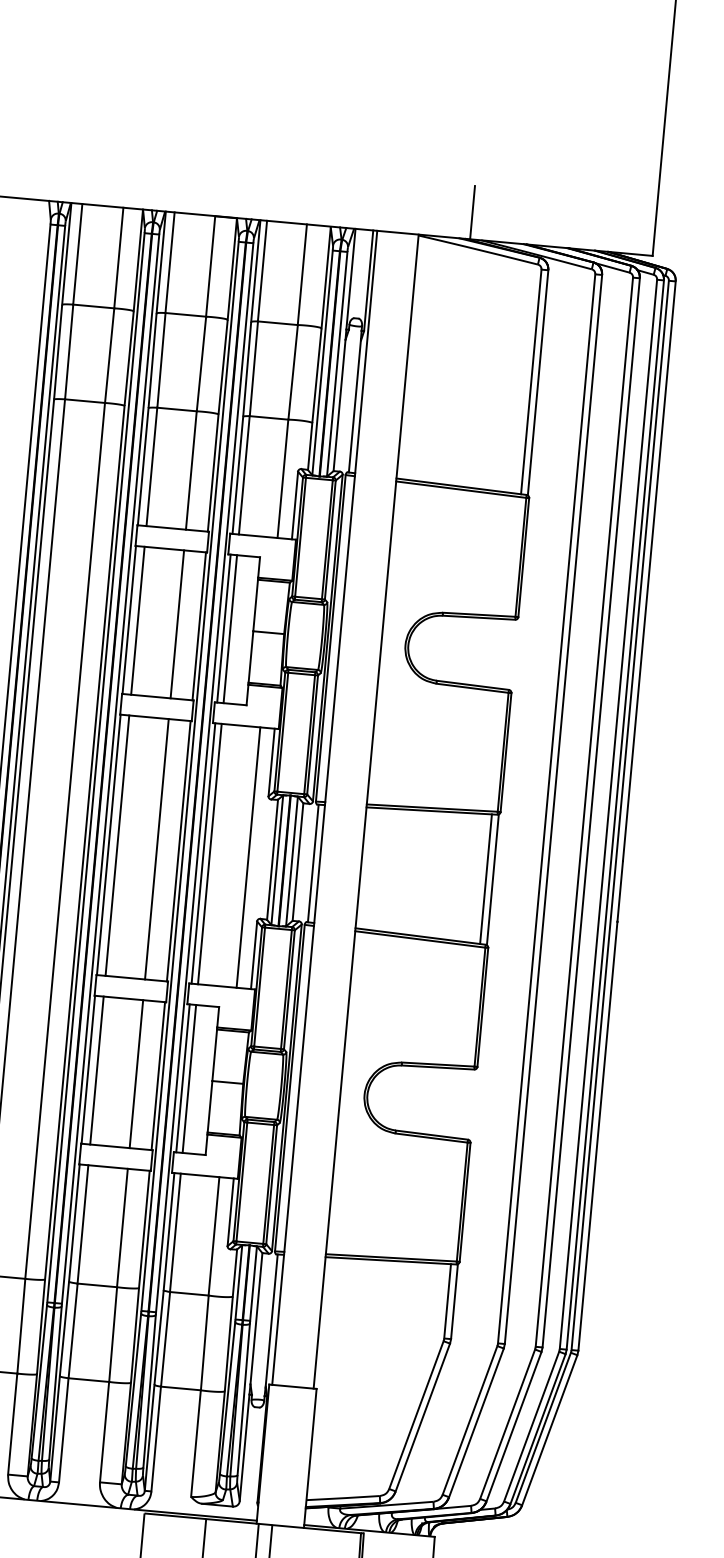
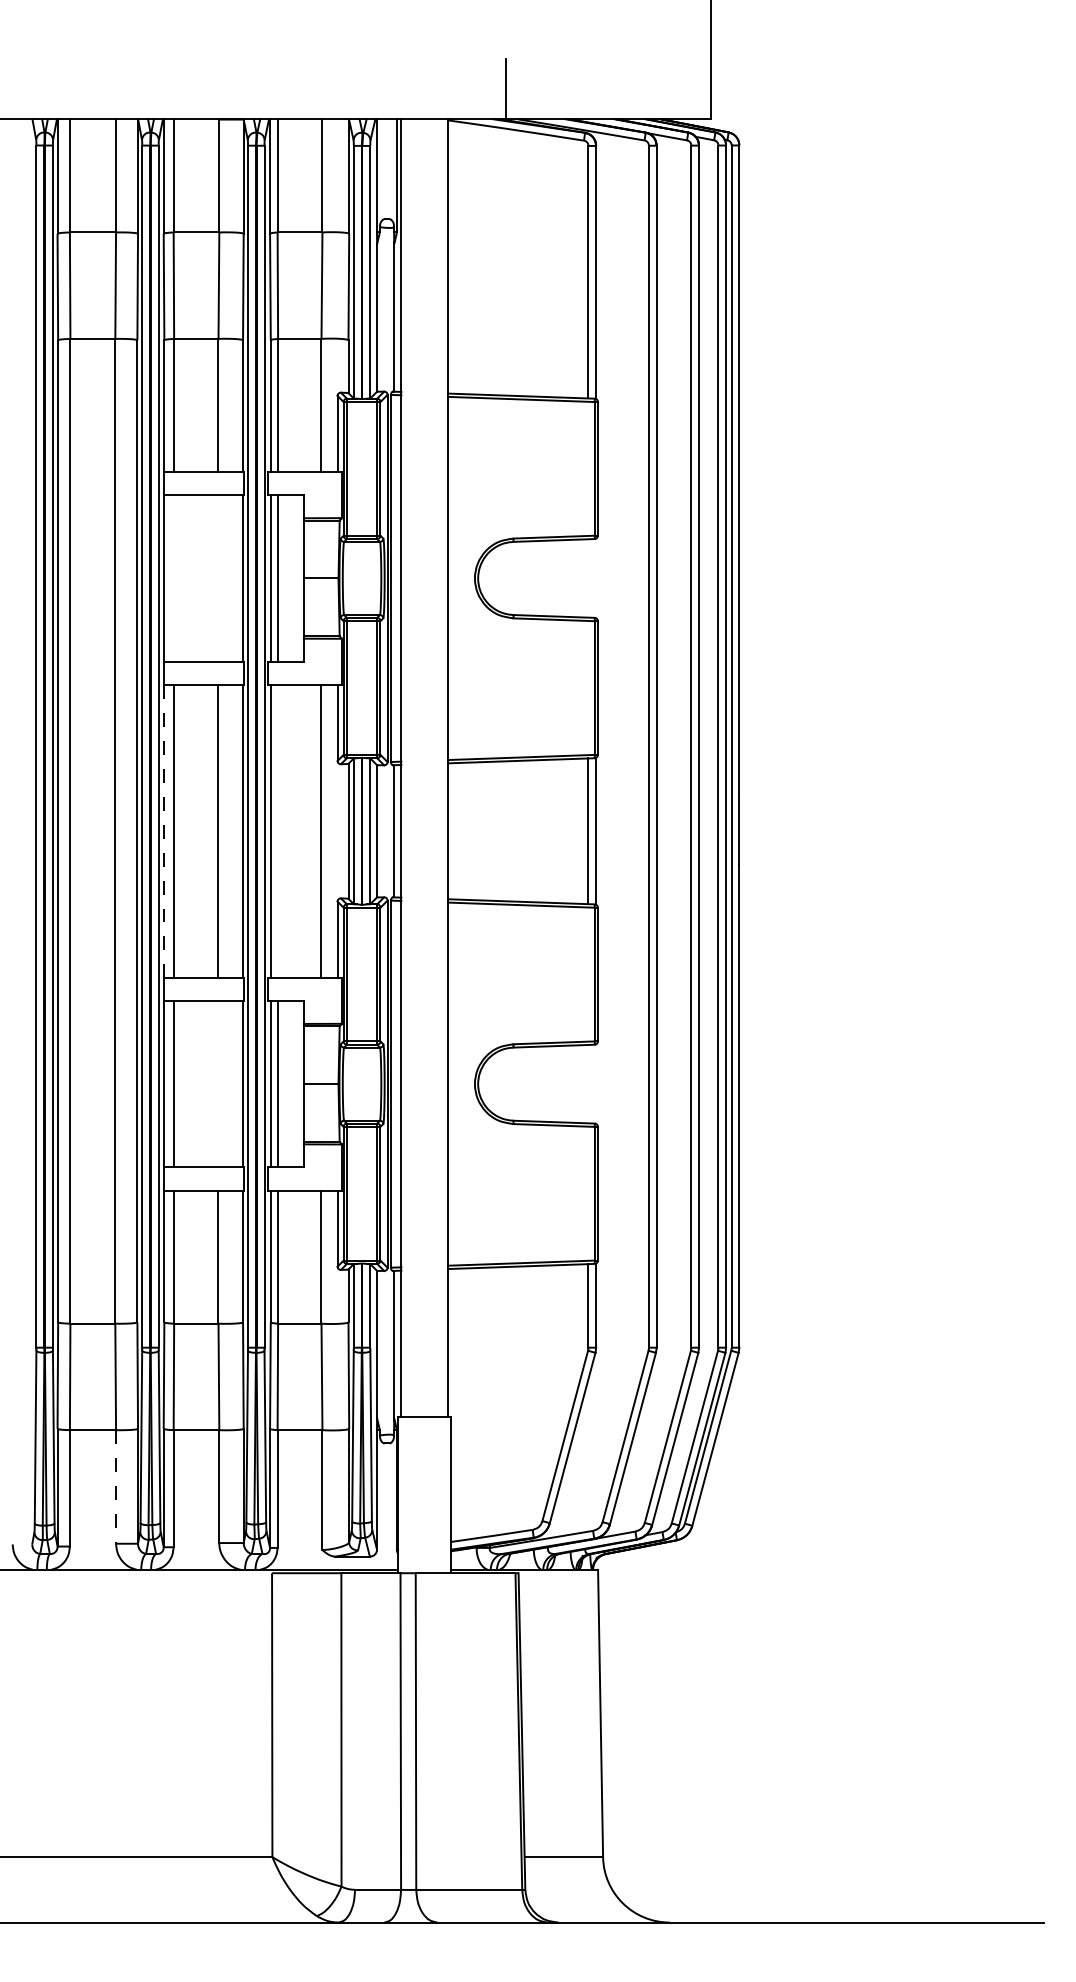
line: (138, 620) -> (174, 578), removed
line: (177, 624) -> (218, 578), removed
line: (108, 845) -> (164, 831), solid -> dashed
line: (209, 853) -> (277, 830), removed
line: (136, 1073) -> (218, 1083), removed
line: (13, 1423) -> (116, 1486), solid -> dashed

